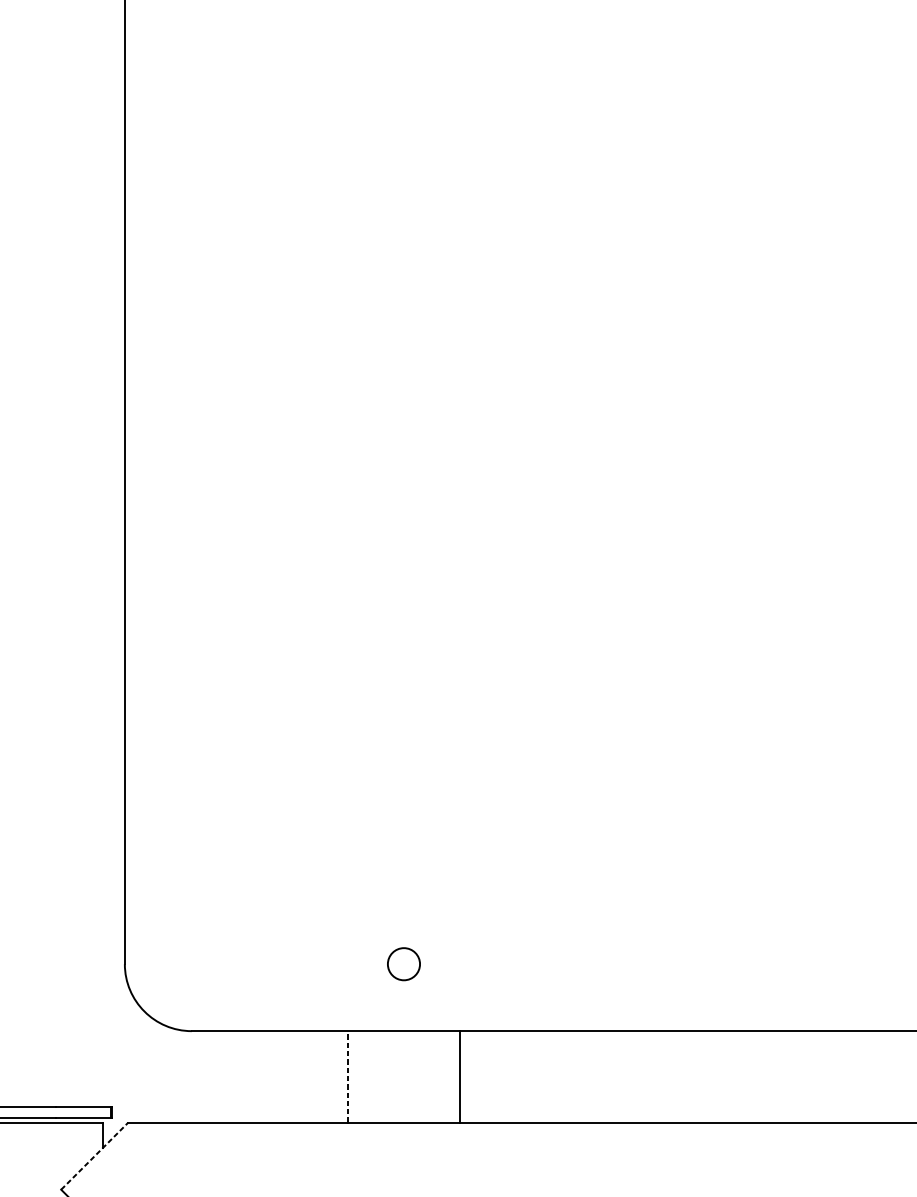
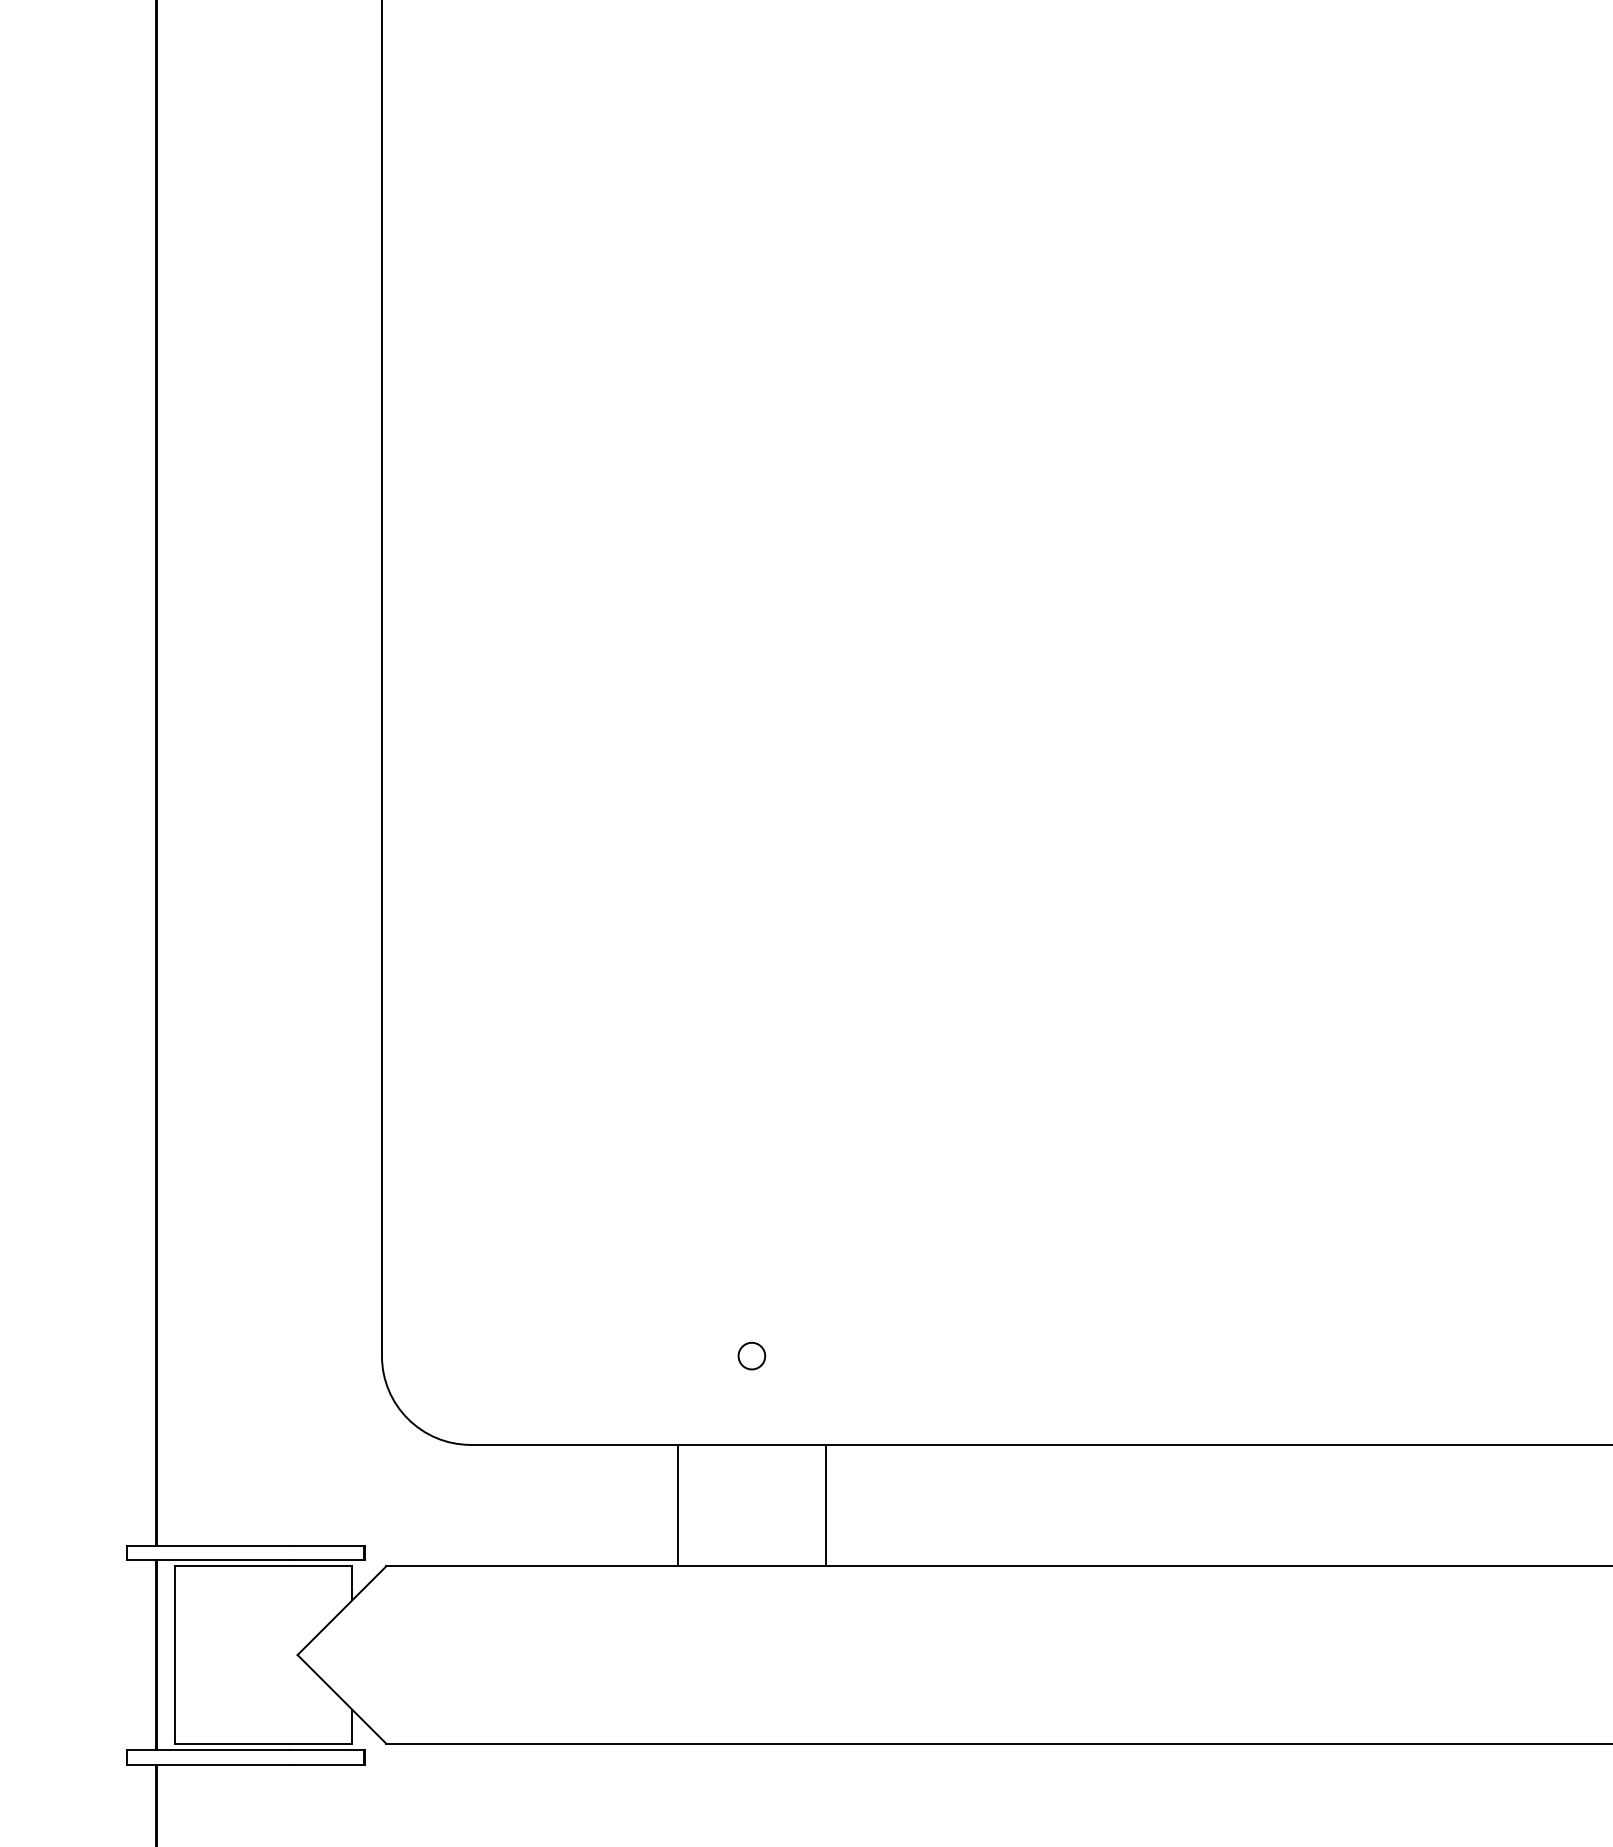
circle: (403, 963) -> (751, 1355), size x0.62
line: (347, 1076) -> (677, 1505), dashed -> solid
line: (95, 1156) -> (342, 1610), dashed -> solid

